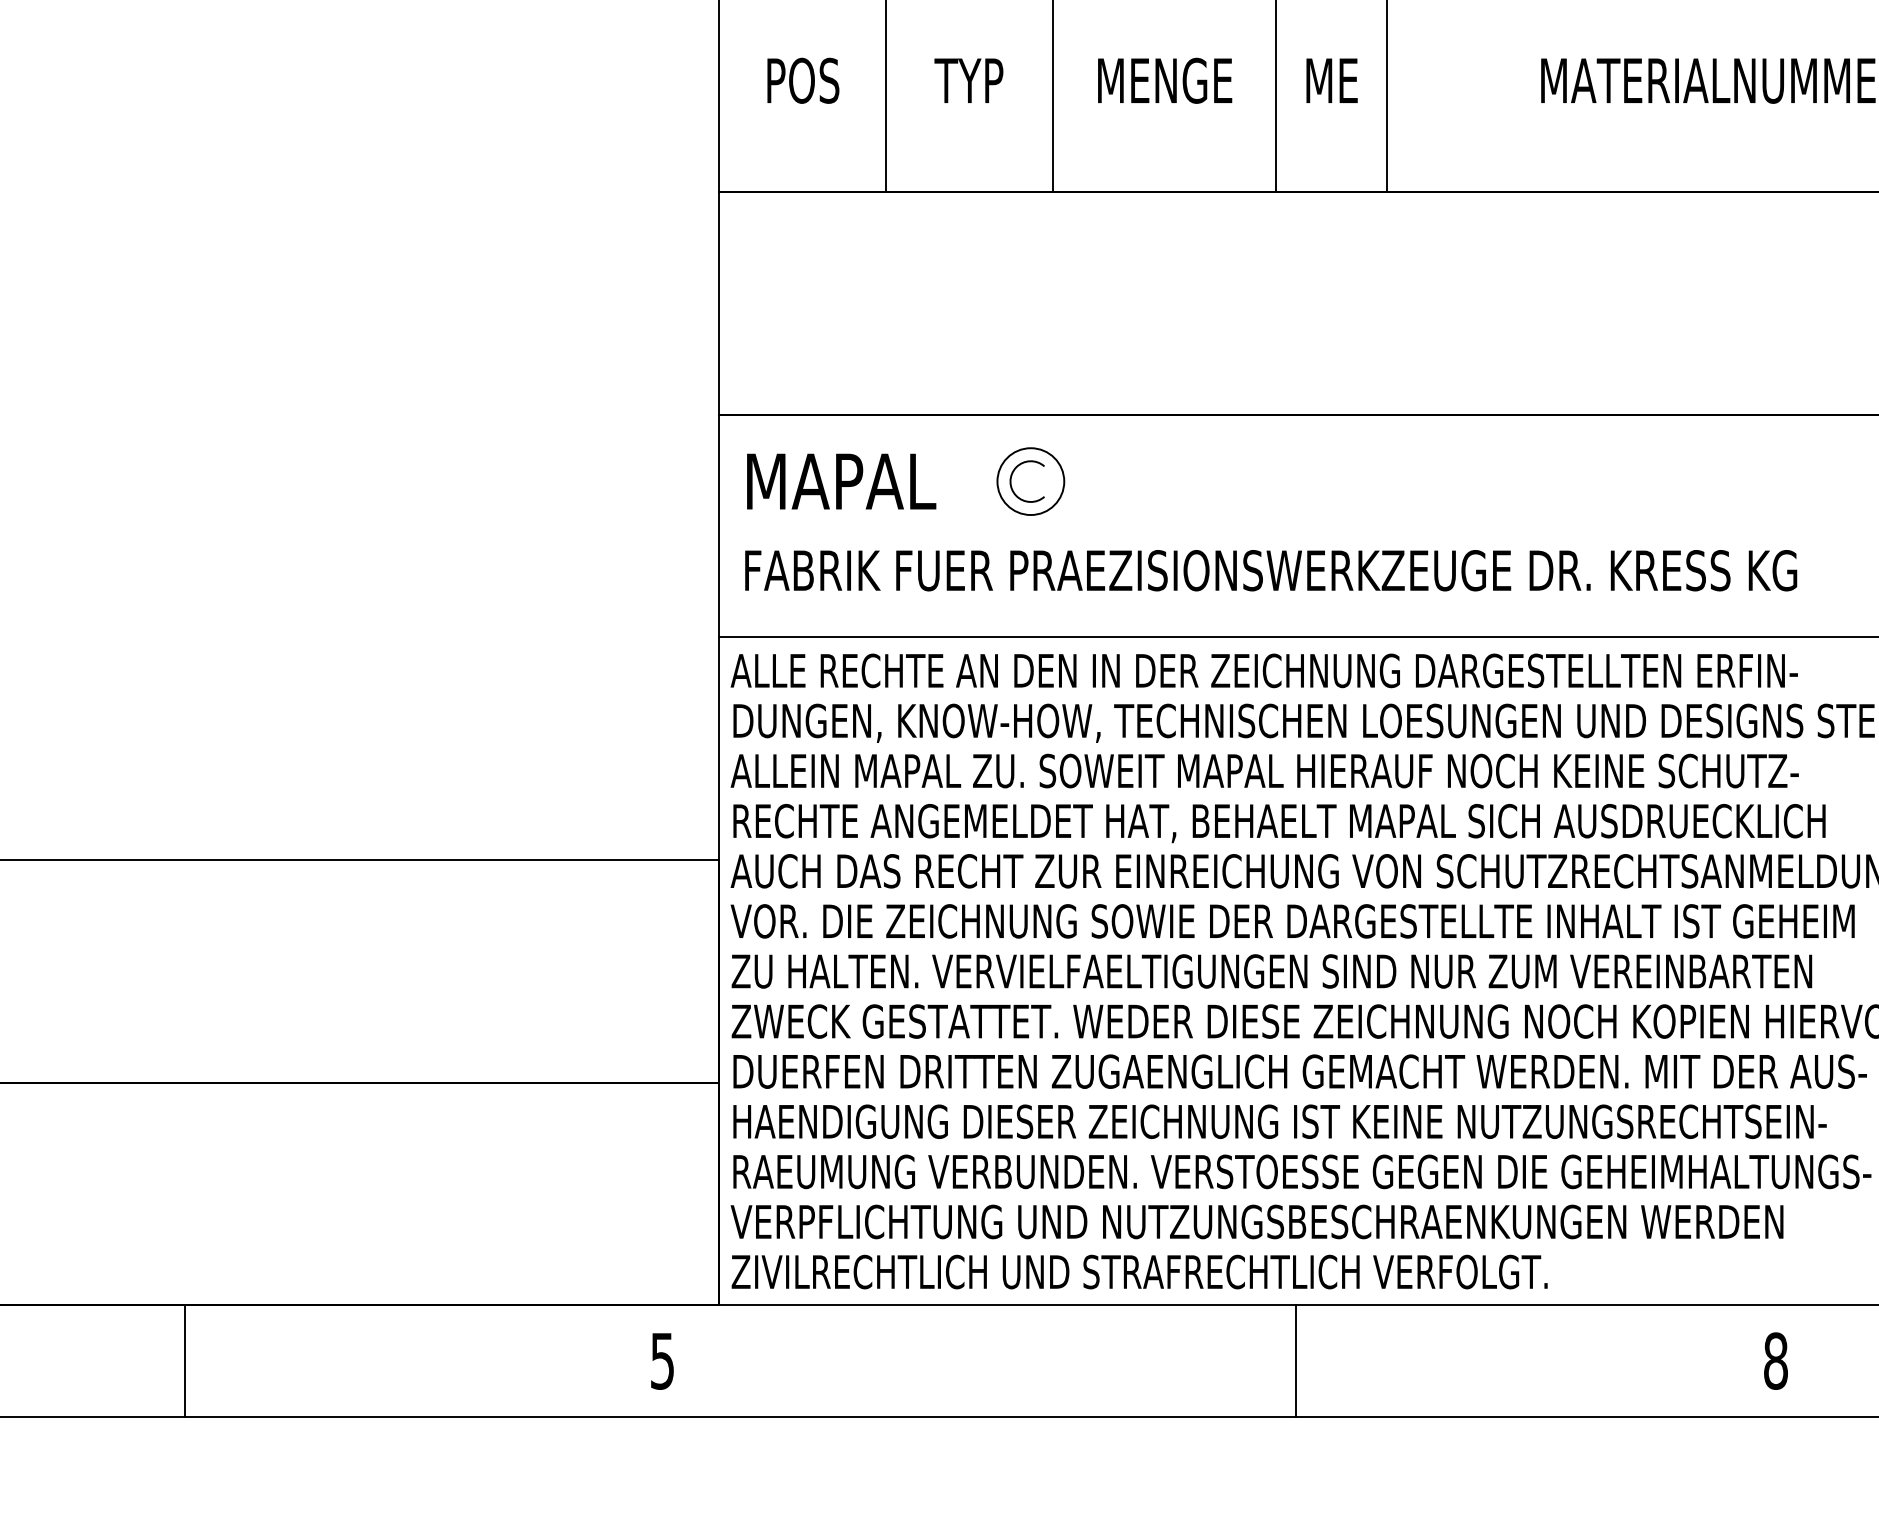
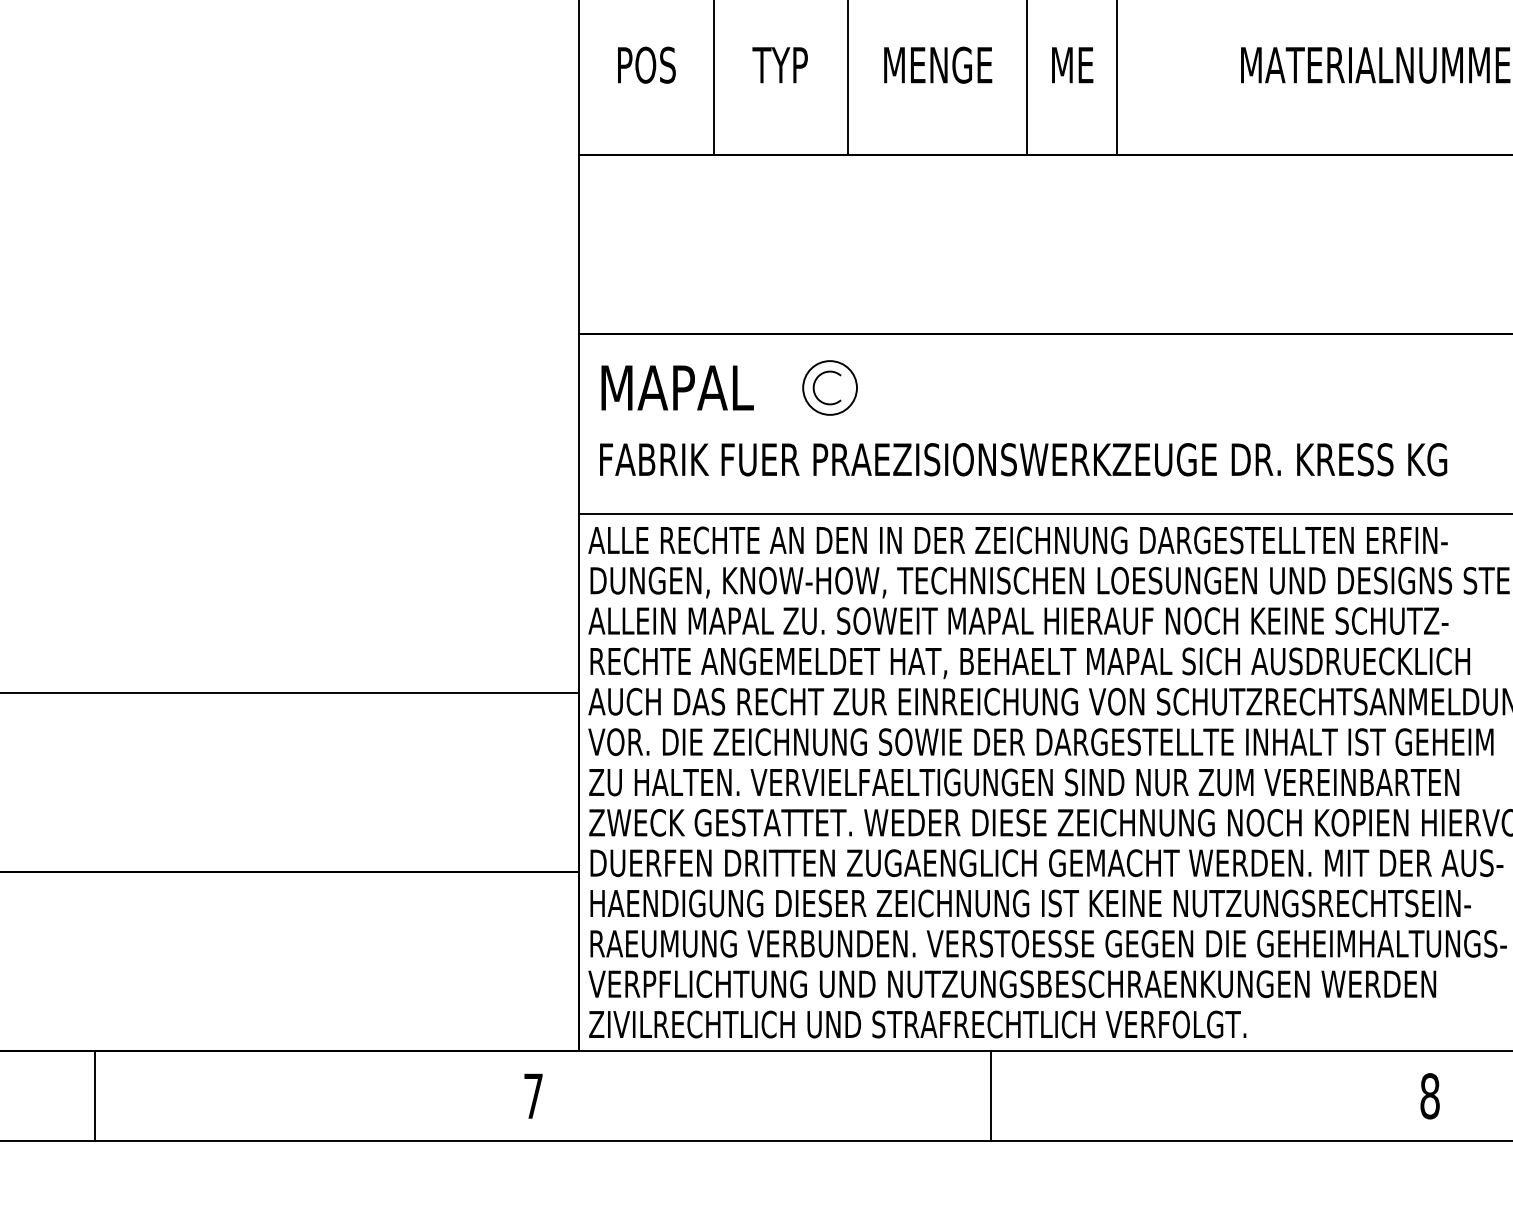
line: (184, 1360) -> (94, 1095), moved
line: (1296, 1360) -> (991, 1095), moved
text: (662, 1361) -> (533, 1096), 5 -> 7

